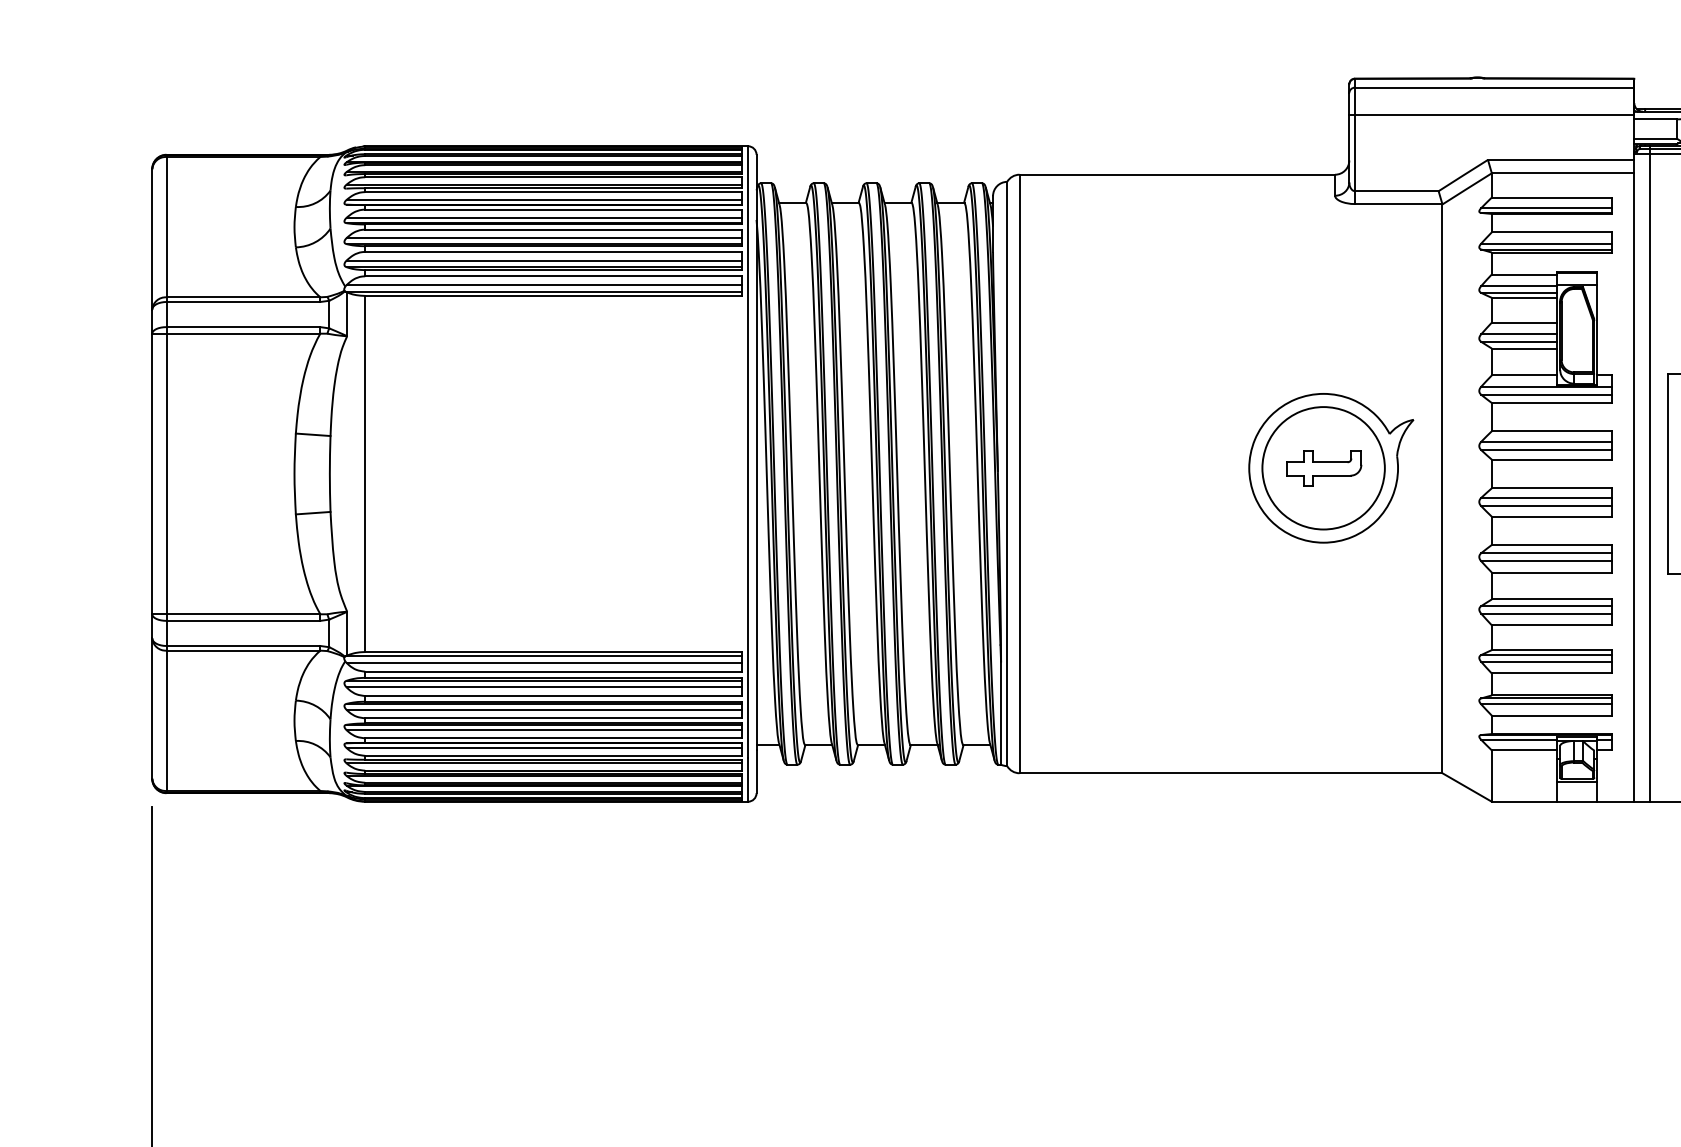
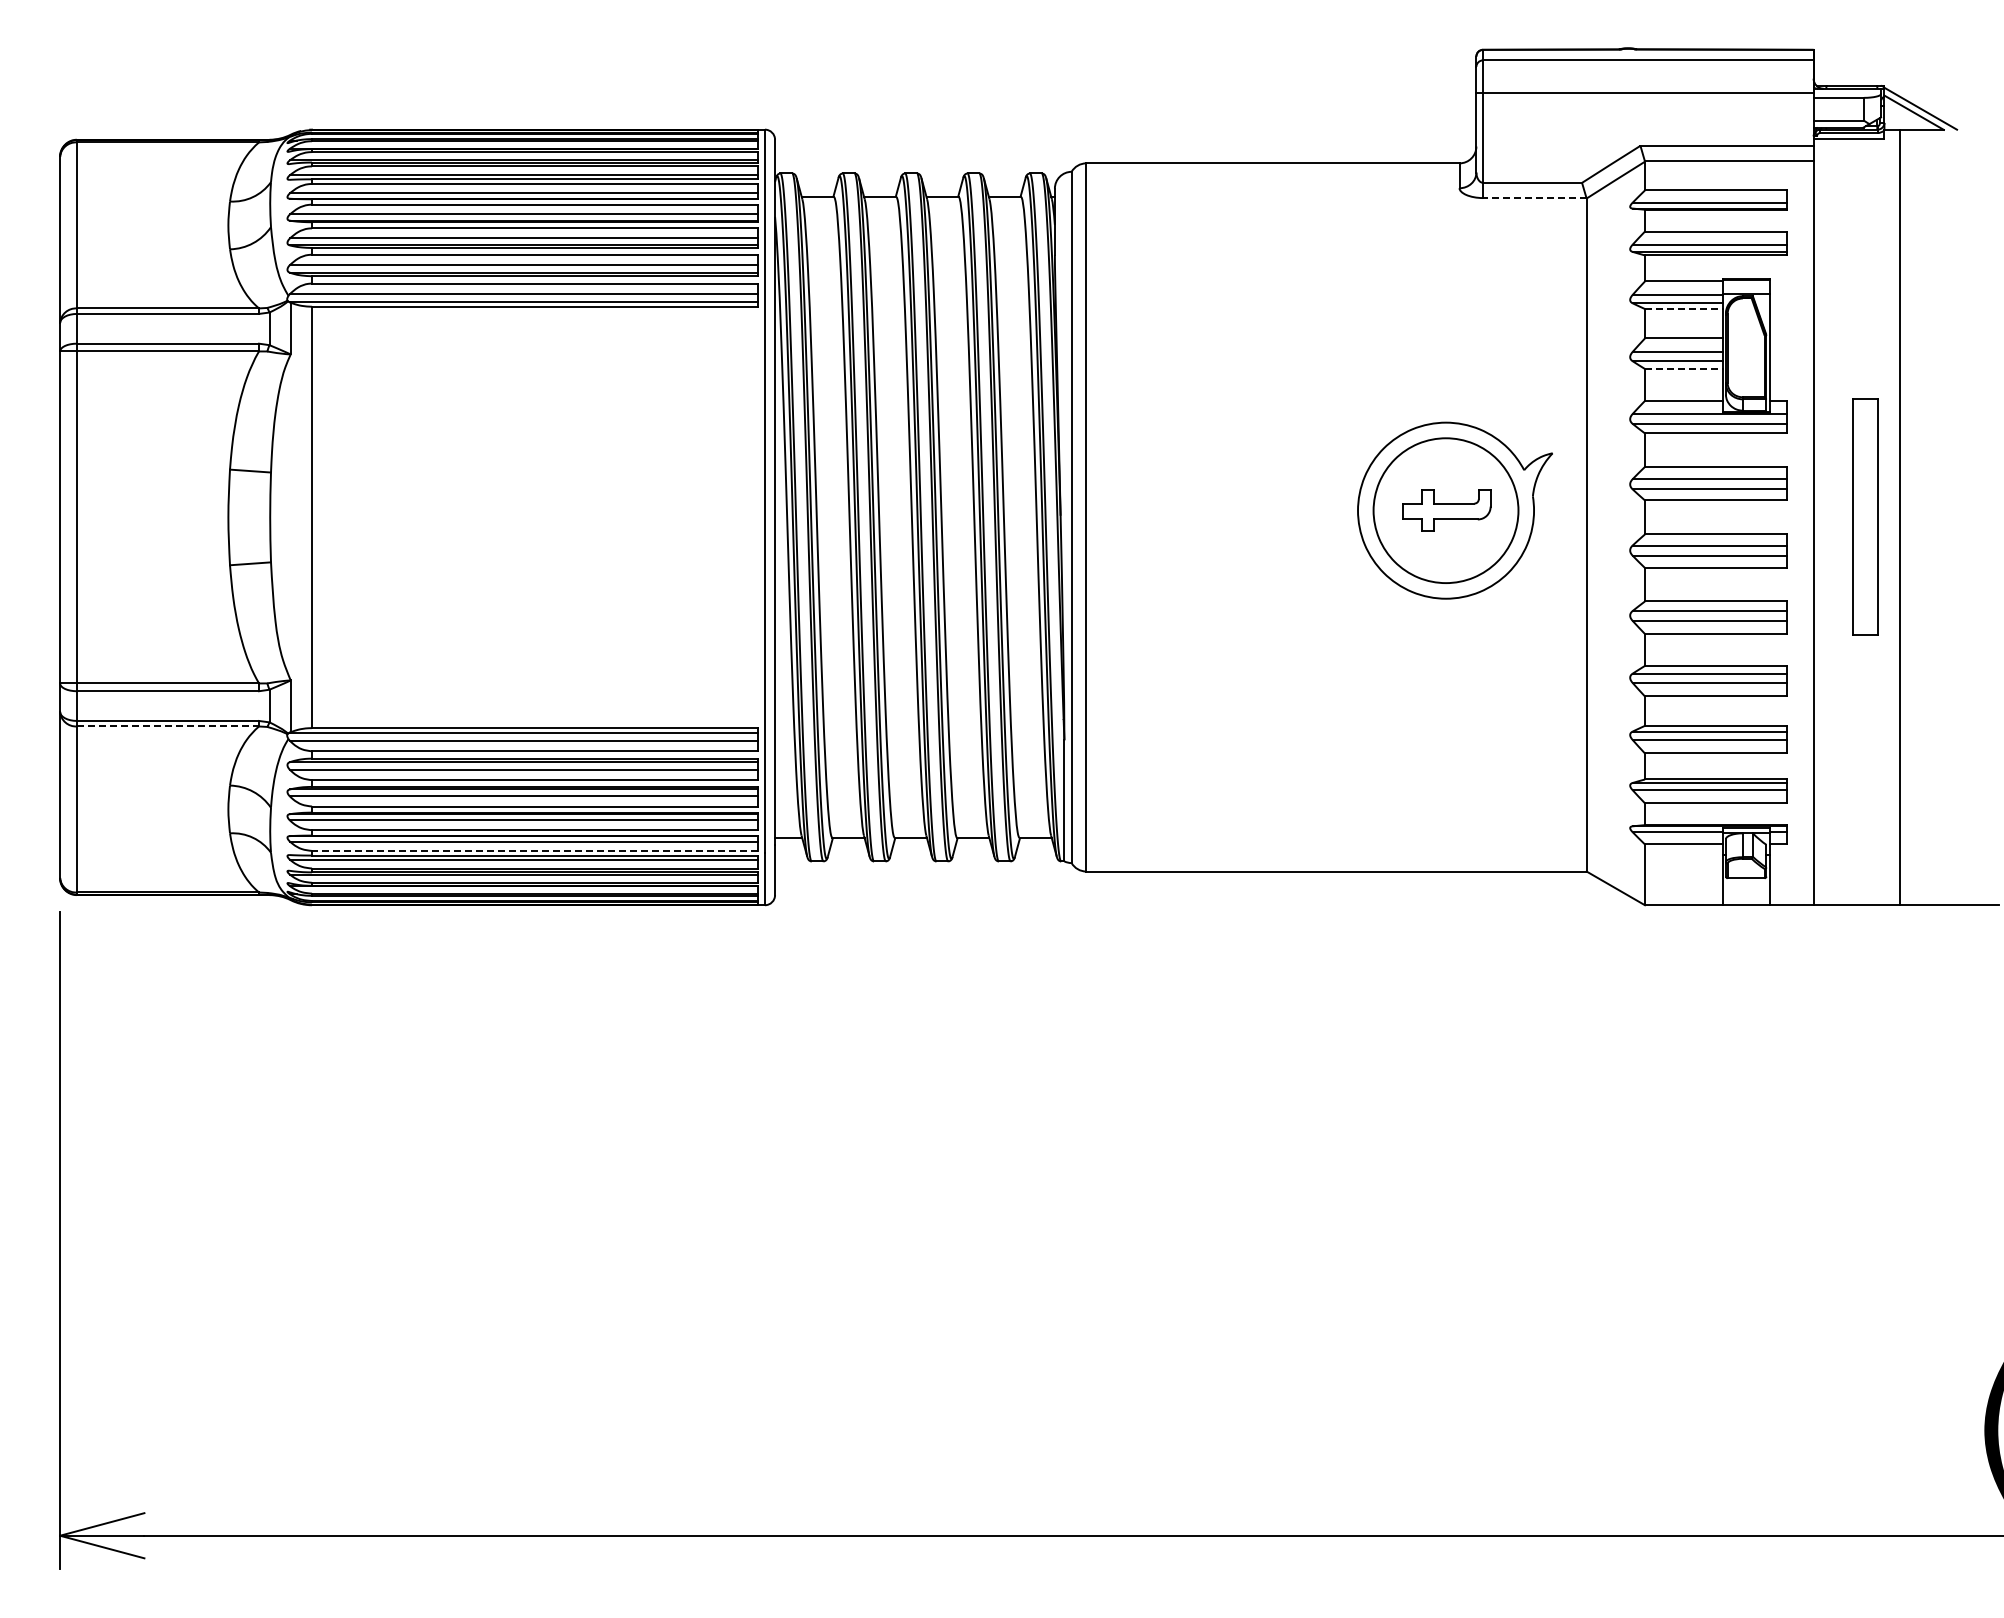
line: (1398, 204) -> (1534, 198), solid -> dashed
line: (1524, 298) -> (1683, 309), solid -> dashed
line: (1524, 348) -> (1683, 369), solid -> dashed
line: (1650, 474) -> (1832, 517), removed
line: (243, 650) -> (168, 726), solid -> dashed
line: (553, 755) -> (534, 850), solid -> dashed
line: (1576, 781) -> (1745, 881), removed

